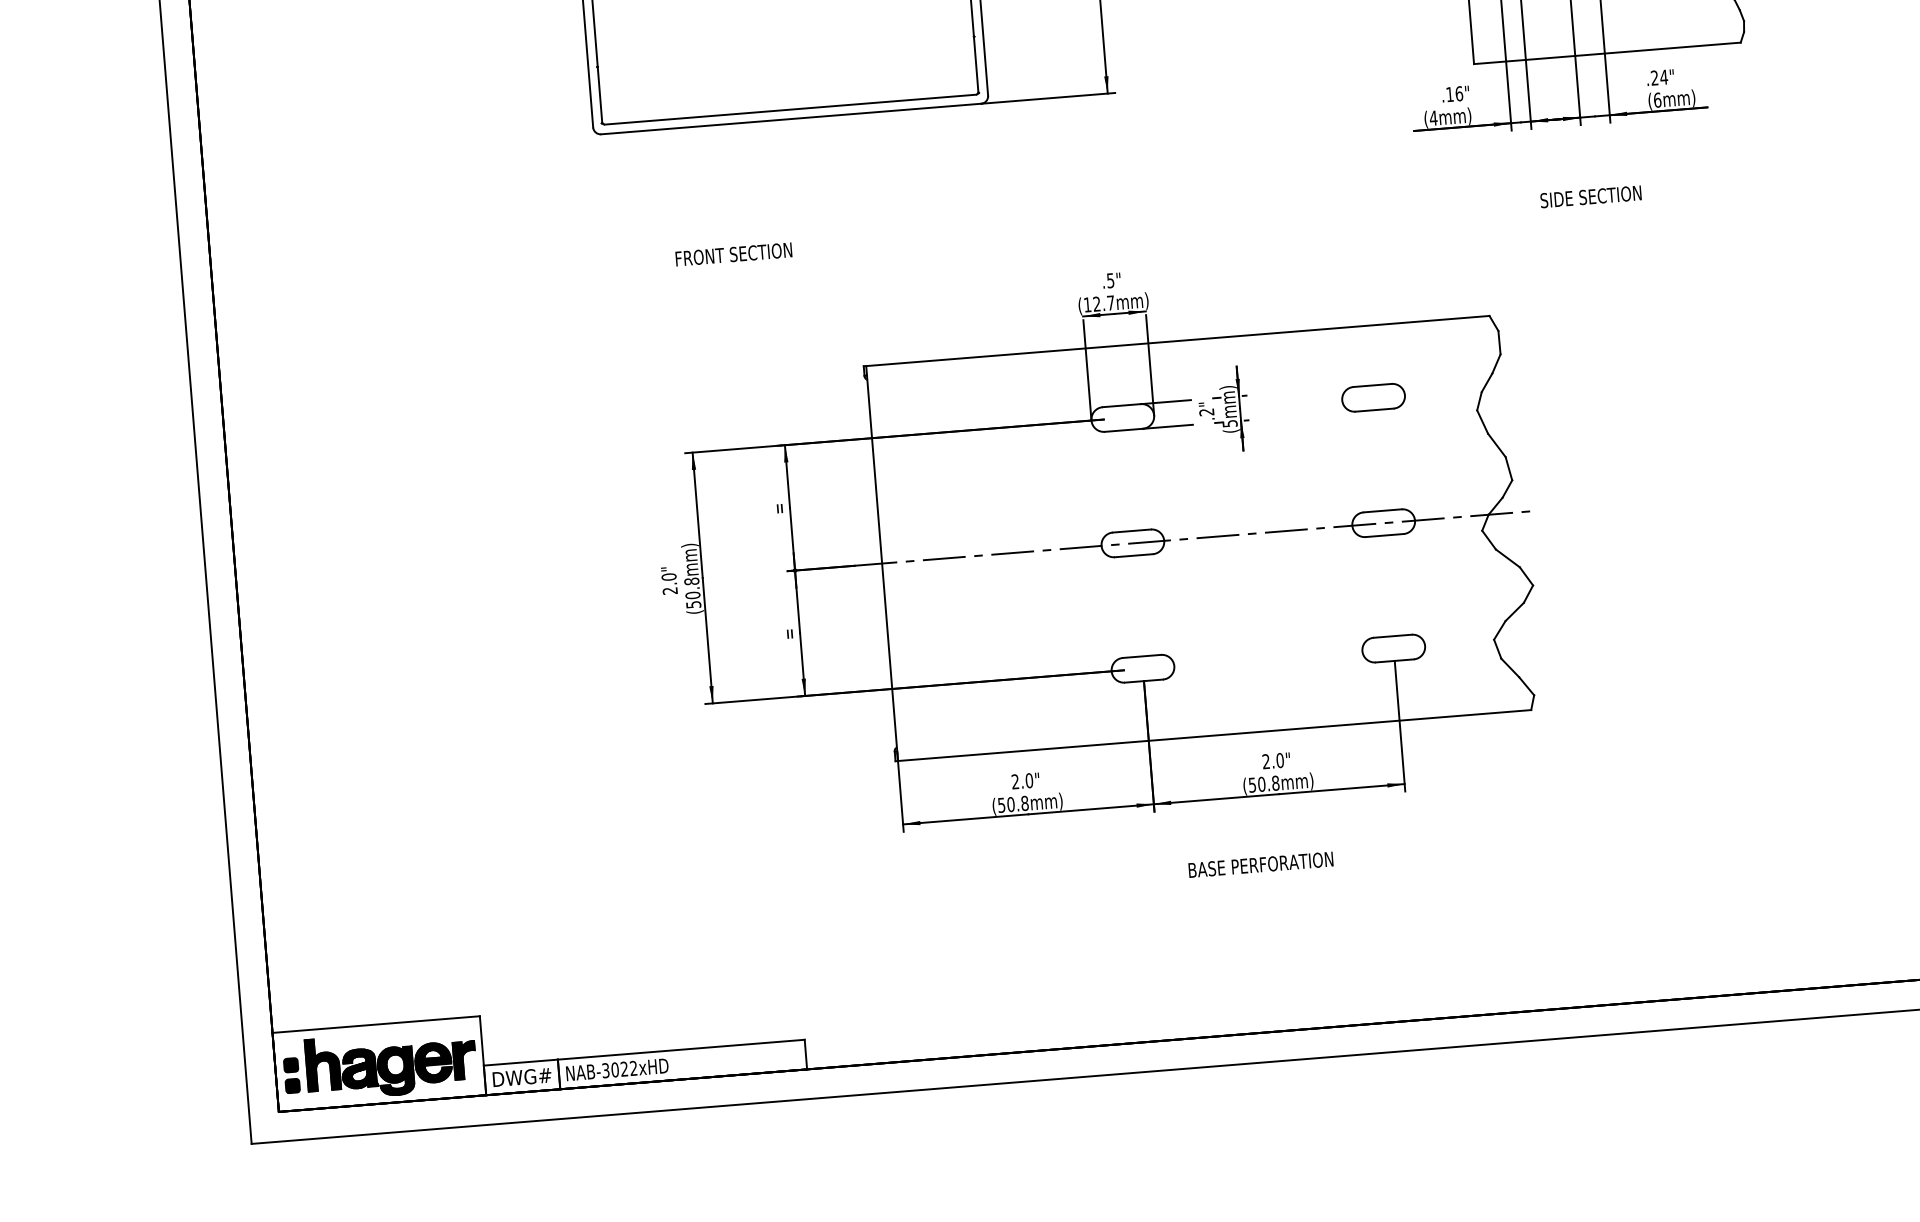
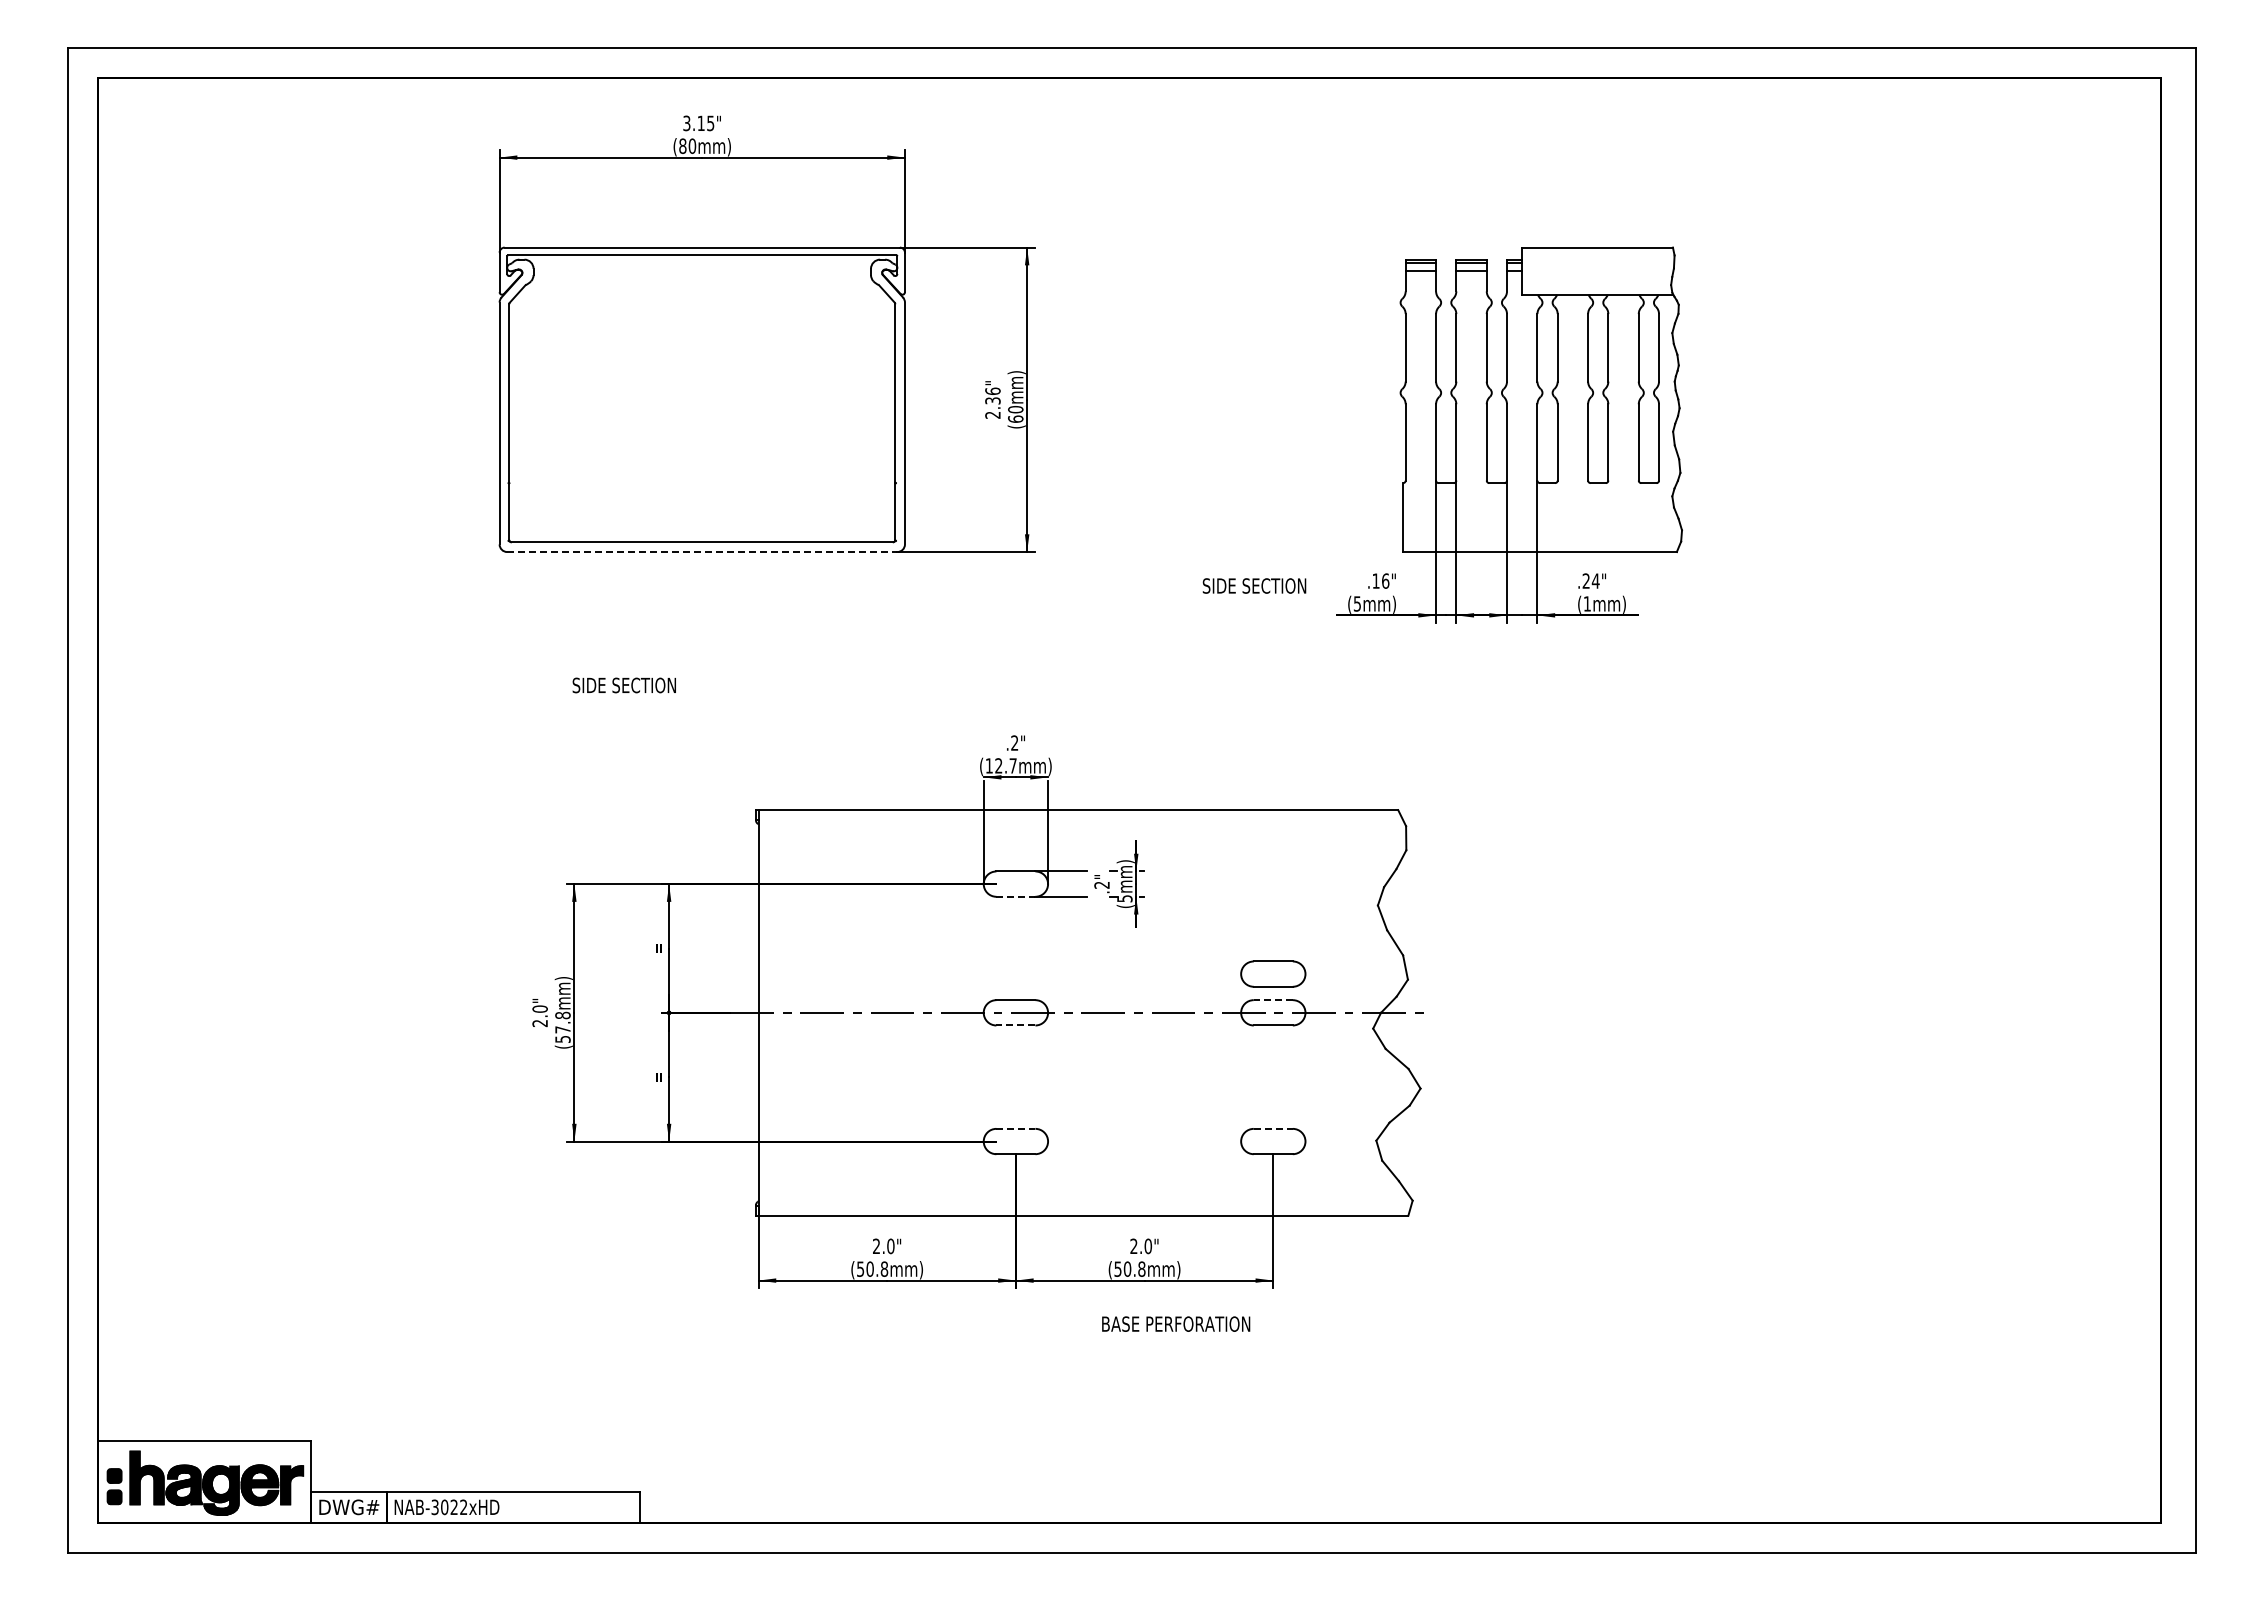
text: (1657, 99) -> (1587, 603), (6mm) -> (1mm)
text: (1433, 117) -> (1357, 603), (4mm) -> (5mm)
line: (791, 119) -> (702, 552), solid -> dashed
text: (1590, 196) -> (1254, 585), moved
text: (733, 254) -> (632, 685), FRONT SECTION -> SIDE SECTION
text: (1110, 280) -> (1014, 742), .5" -> .2"
part: (1373, 397) -> (1273, 973), moved
line: (1123, 430) -> (1015, 896), solid -> dashed
line: (1382, 511) -> (1273, 1000), solid -> dashed
line: (1133, 555) -> (1015, 1025), solid -> dashed
text: (692, 595) -> (562, 1029), (50.8mm) -> (57.8mm)
line: (1392, 635) -> (1273, 1128), solid -> dashed
line: (1141, 656) -> (1015, 1128), solid -> dashed
text: (1261, 864) -> (1176, 1323), moved

